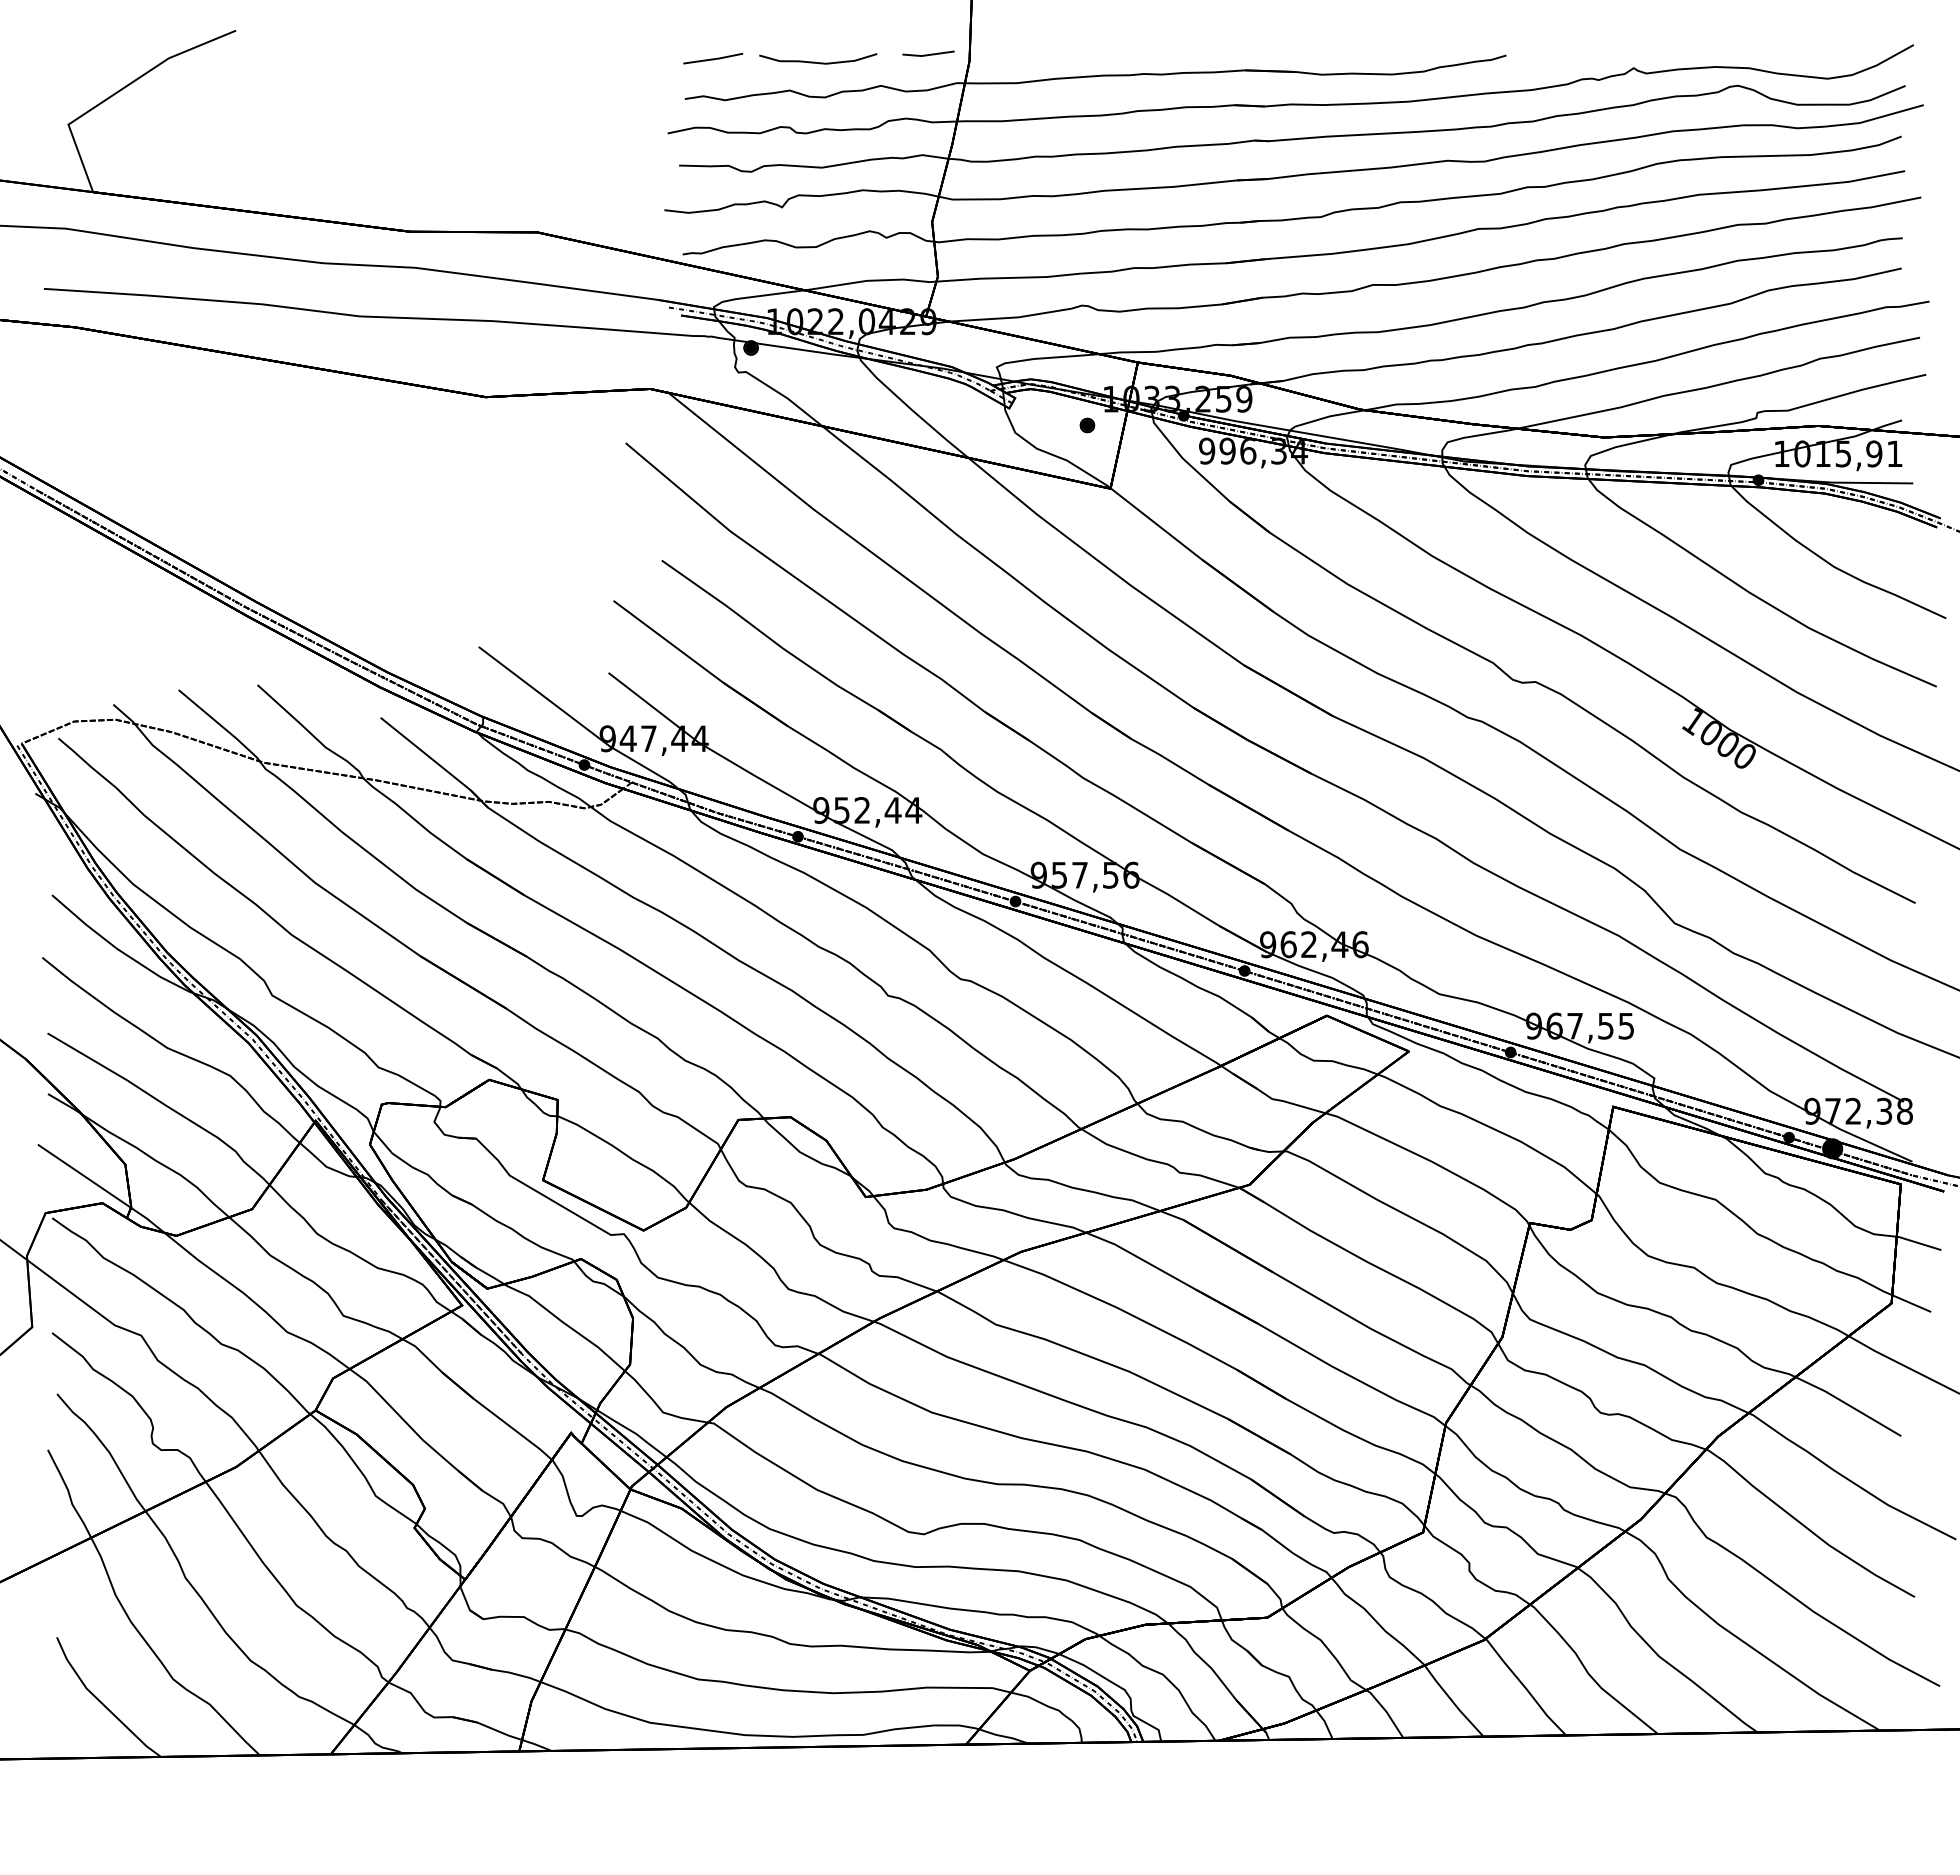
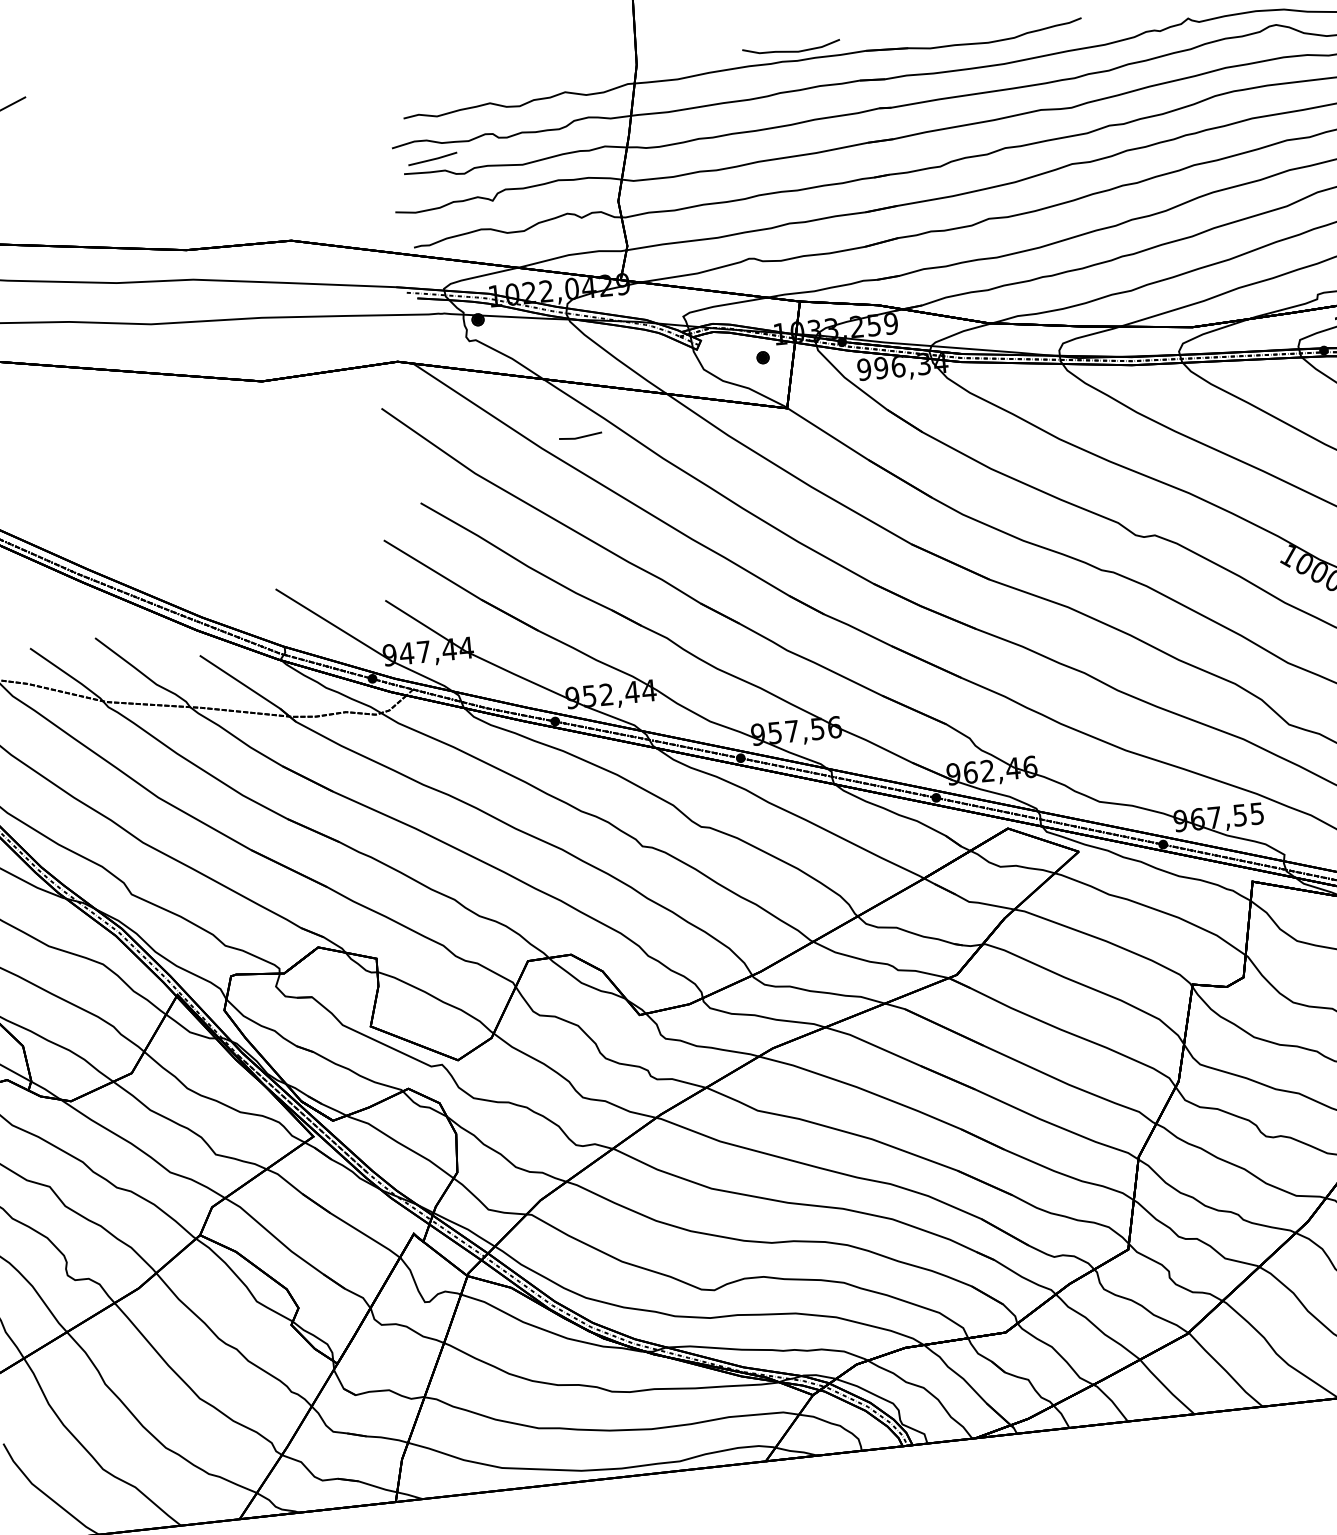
line: (928, 54) -> (580, 436), moved
line: (713, 58) -> (433, 158), moved
curve: (818, 62) -> (791, 51), moved

